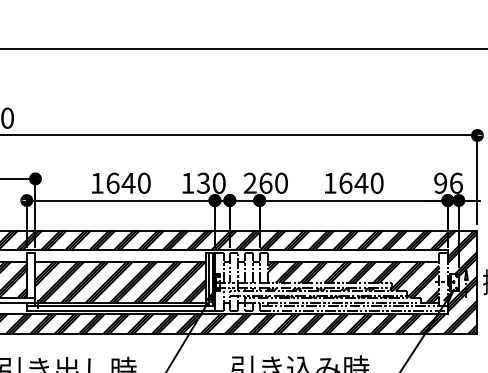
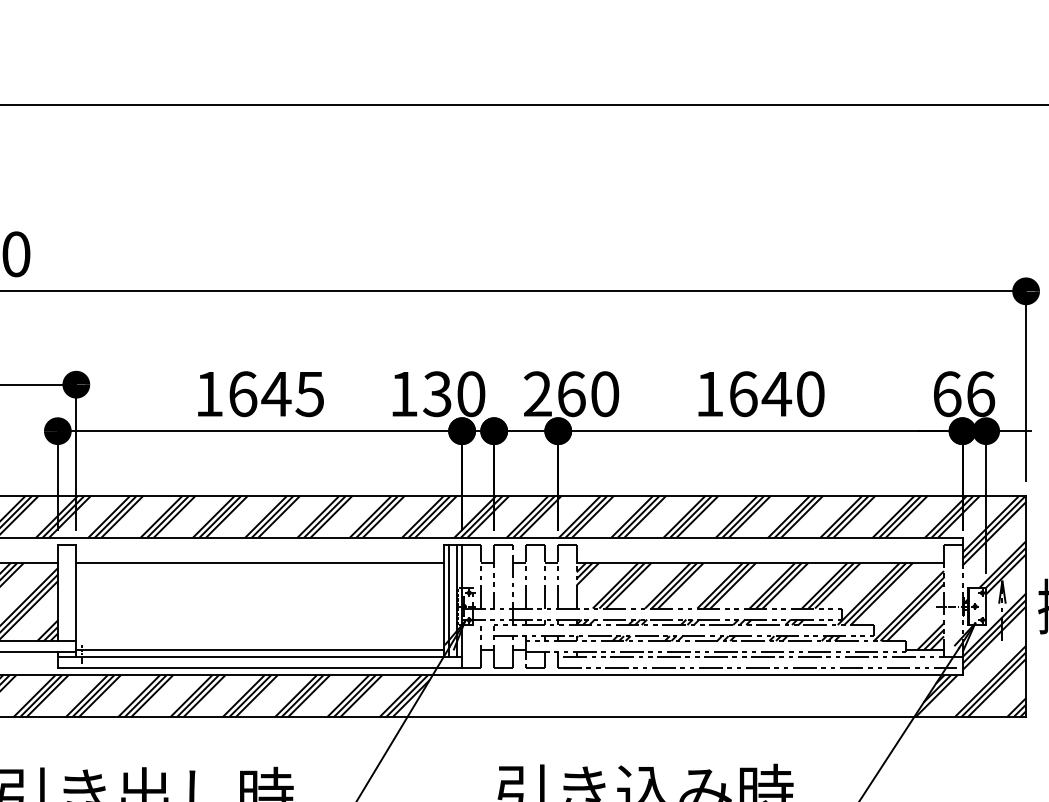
text: (143, 182) -> (308, 392), 1640 -> 1645
text: (440, 182) -> (946, 392), 96 -> 66
hatch: (120, 281) -> (259, 605), removed
hatch: (317, 323) -> (682, 695), removed

